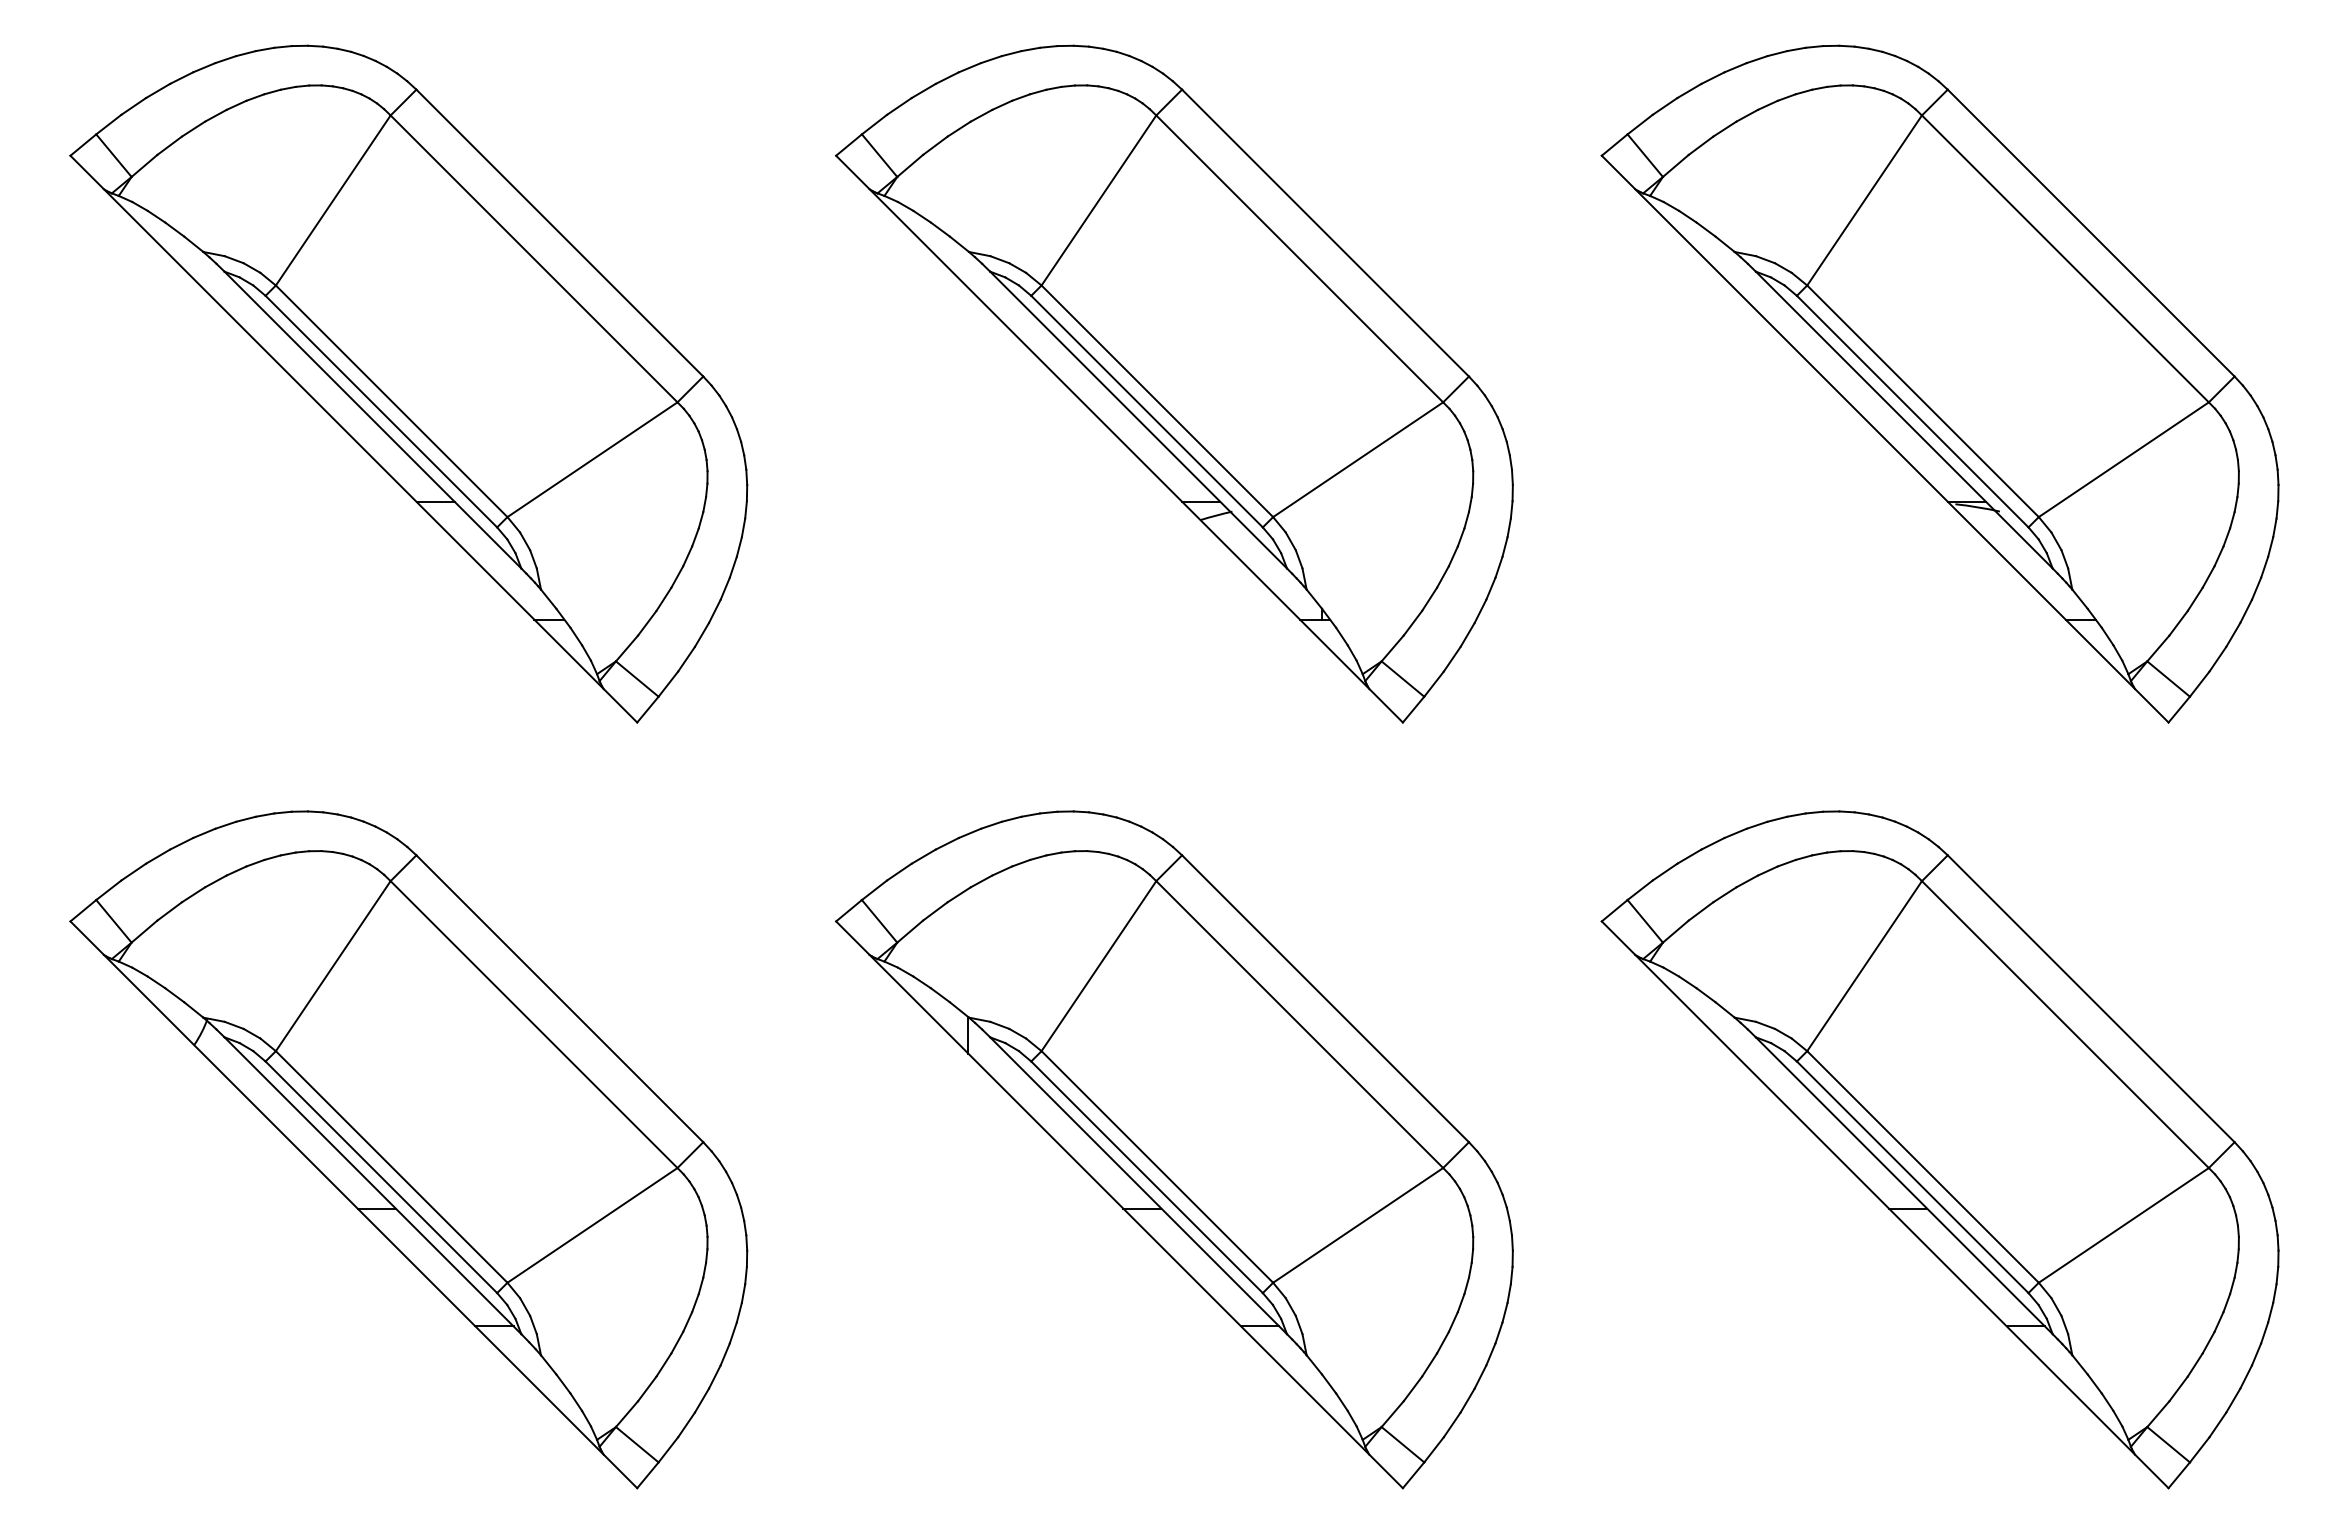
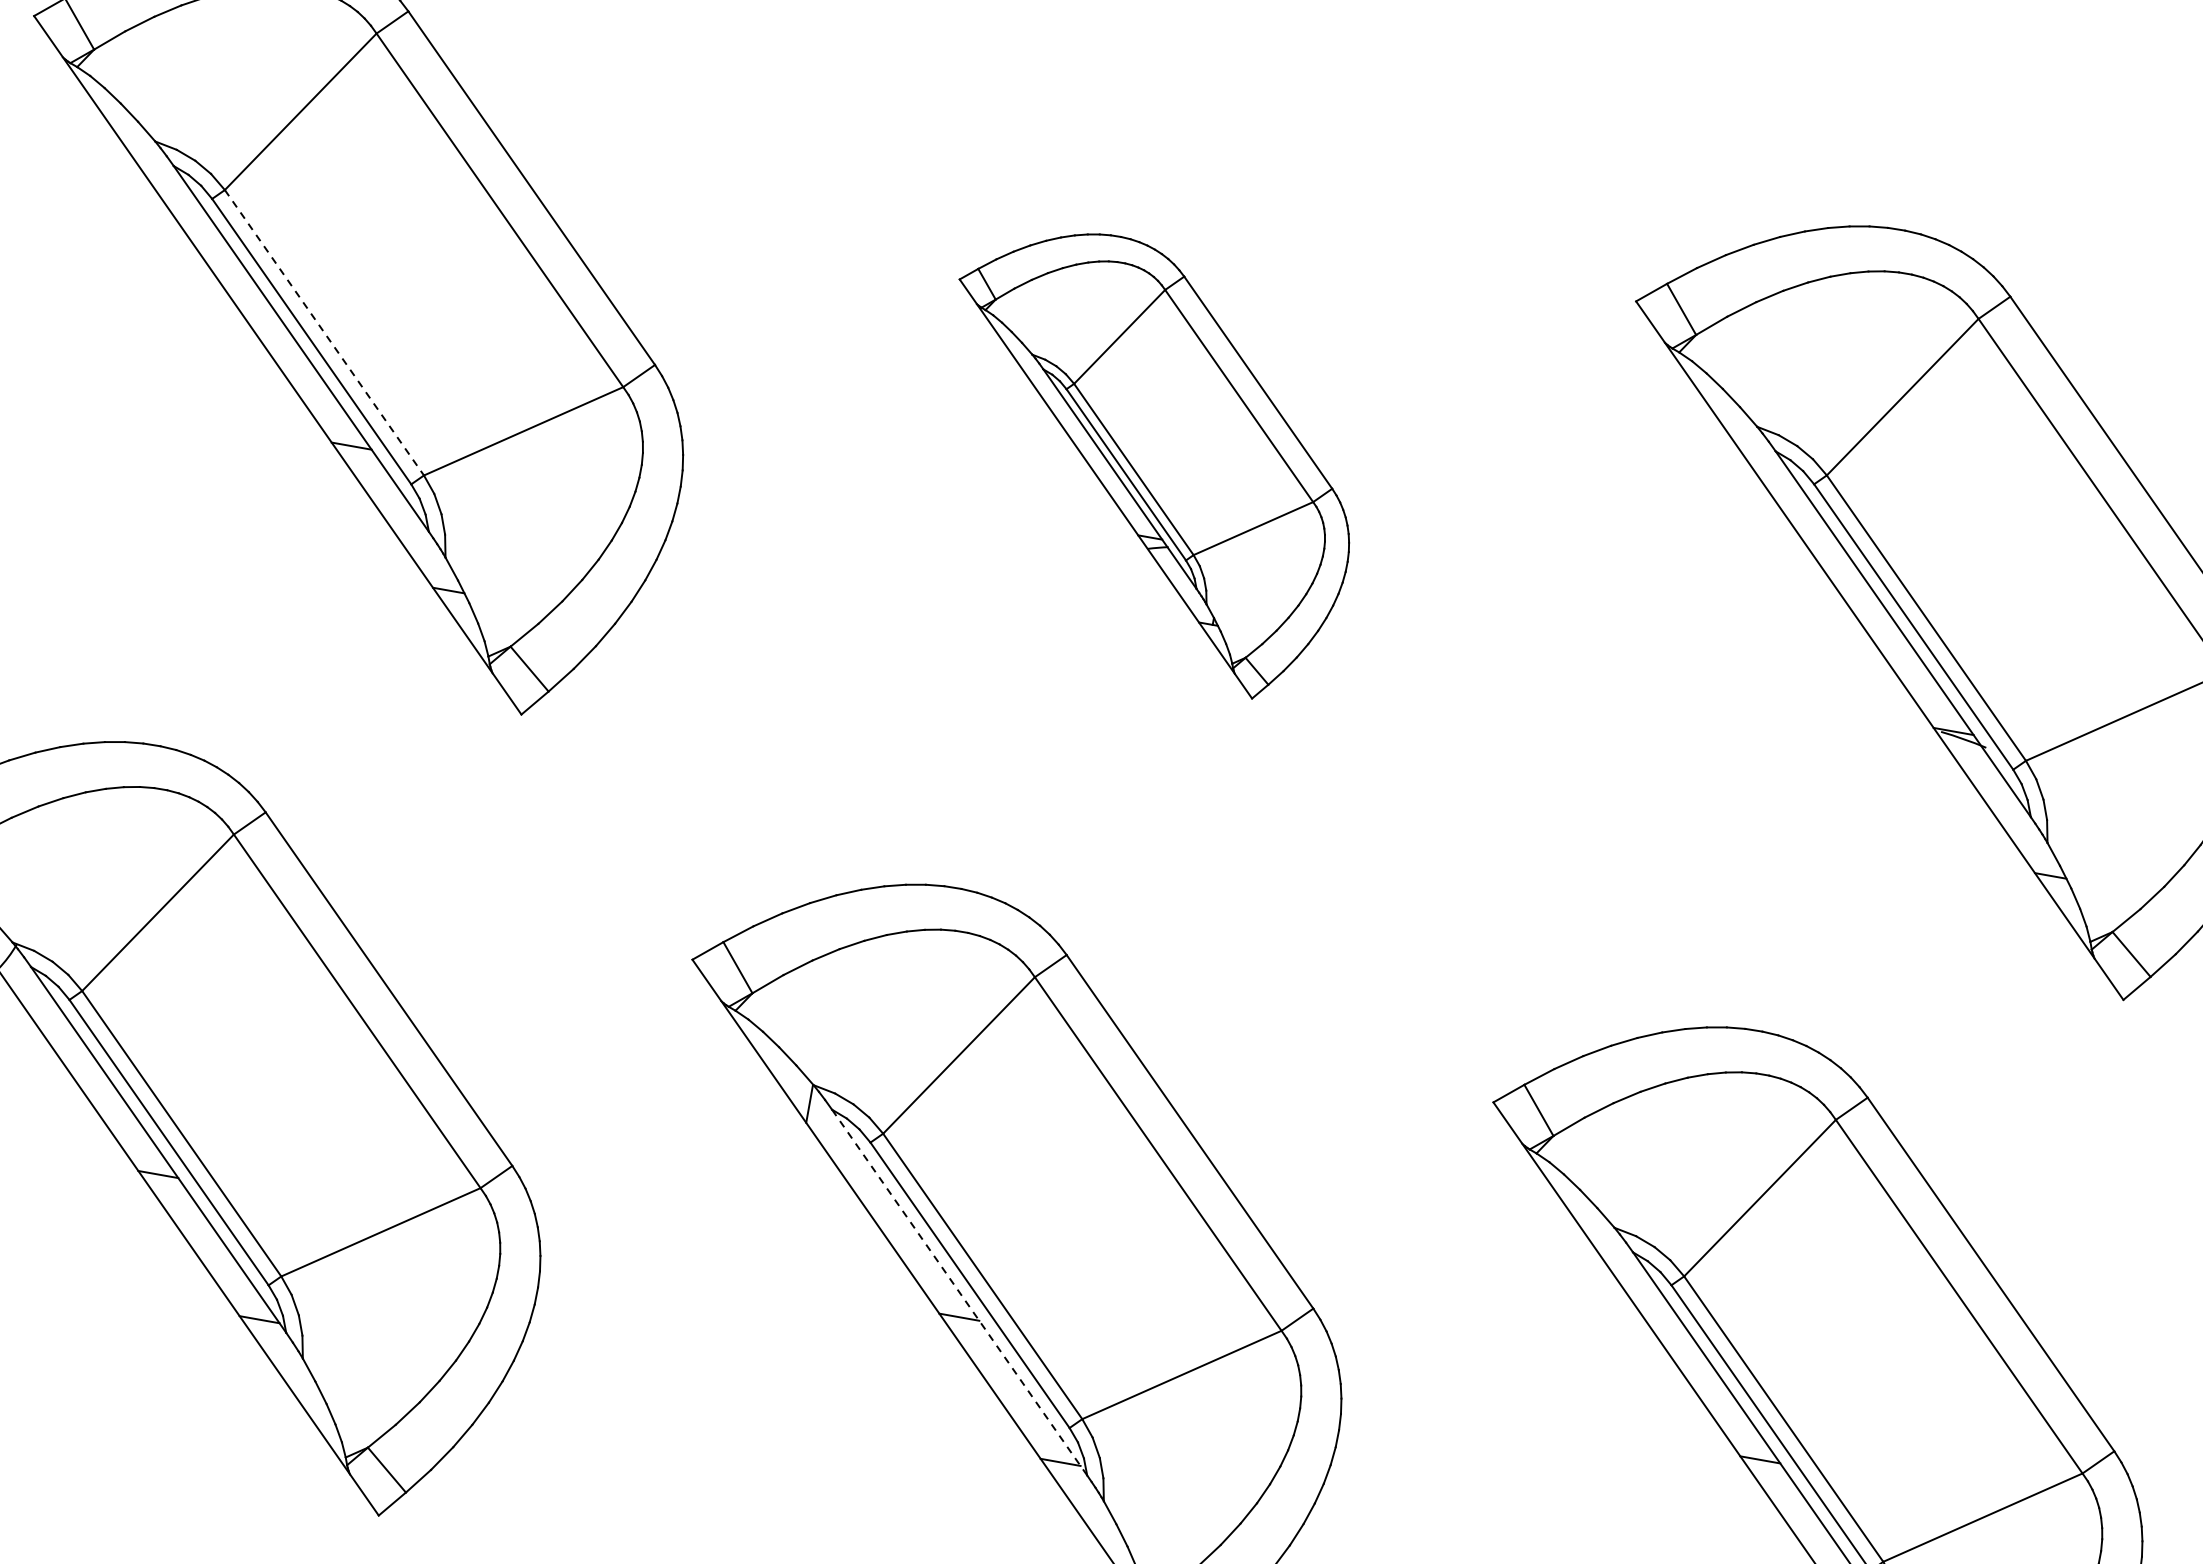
part: (1174, 383) -> (1146, 460), size x0.6
line: (391, 401) -> (324, 332), solid -> dashed
line: (1138, 1185) -> (959, 1292), solid -> dashed

